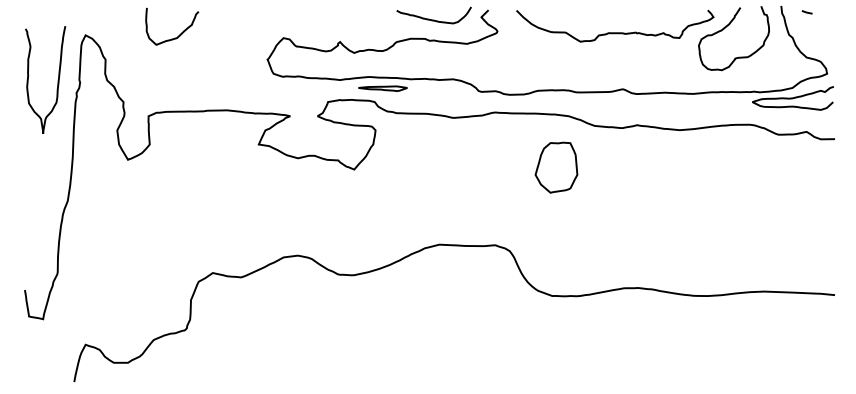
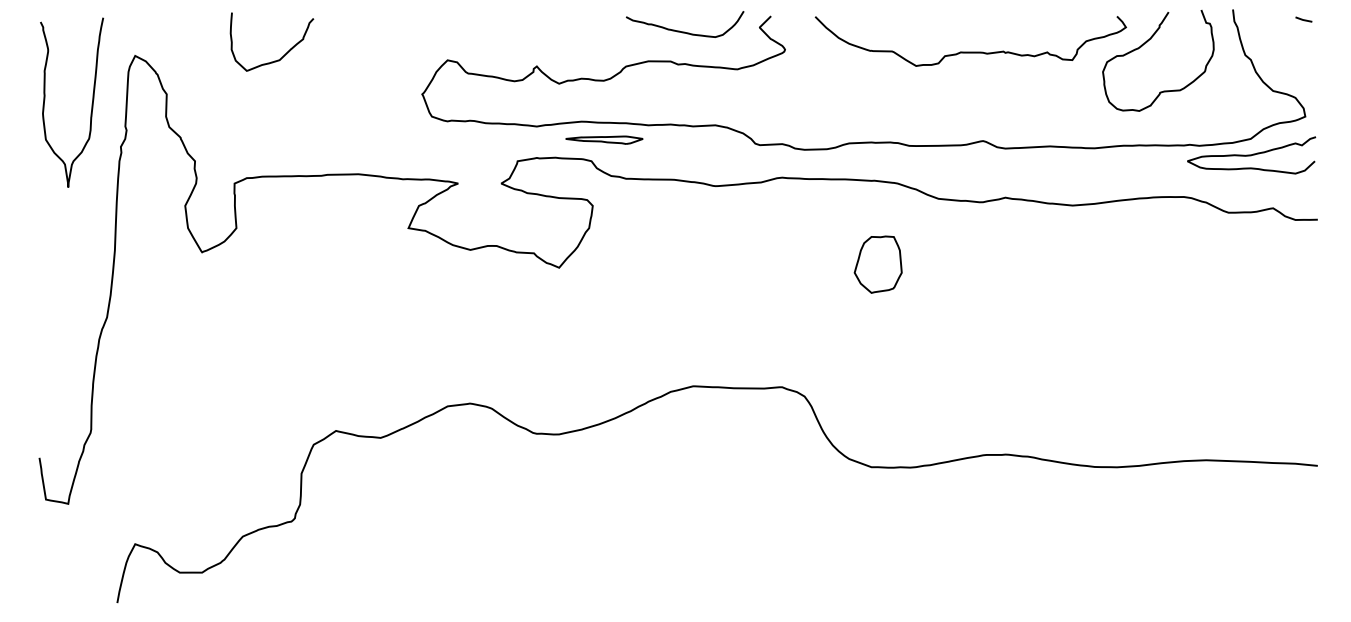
line: (806, 12) -> (1302, 19), moved
curve: (57, 80) -> (90, 103), moved
part: (556, 167) -> (878, 264), size x0.71

